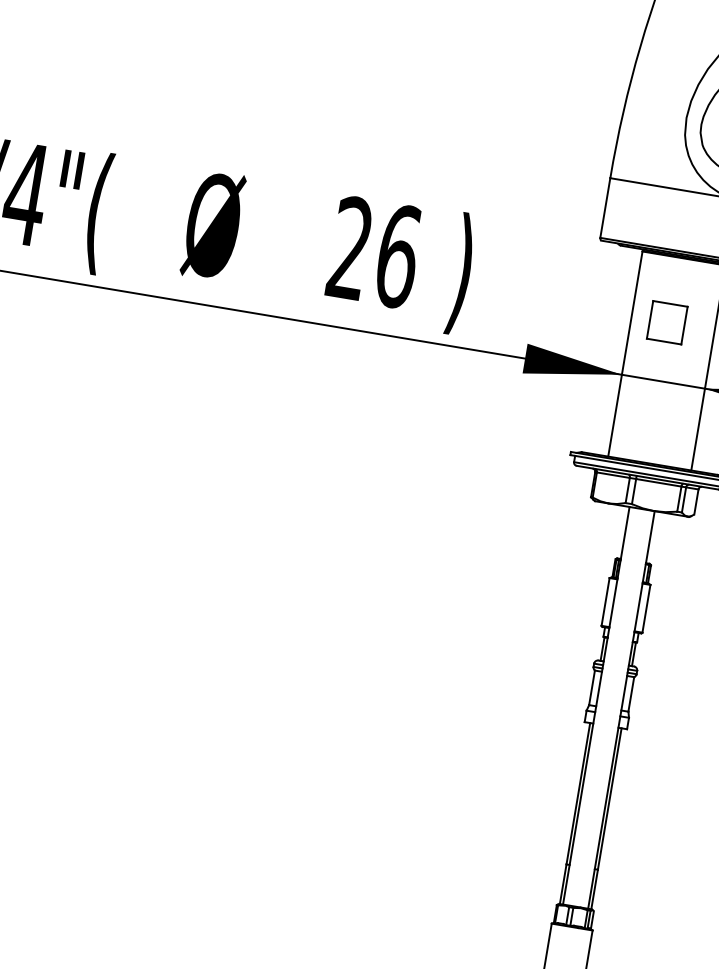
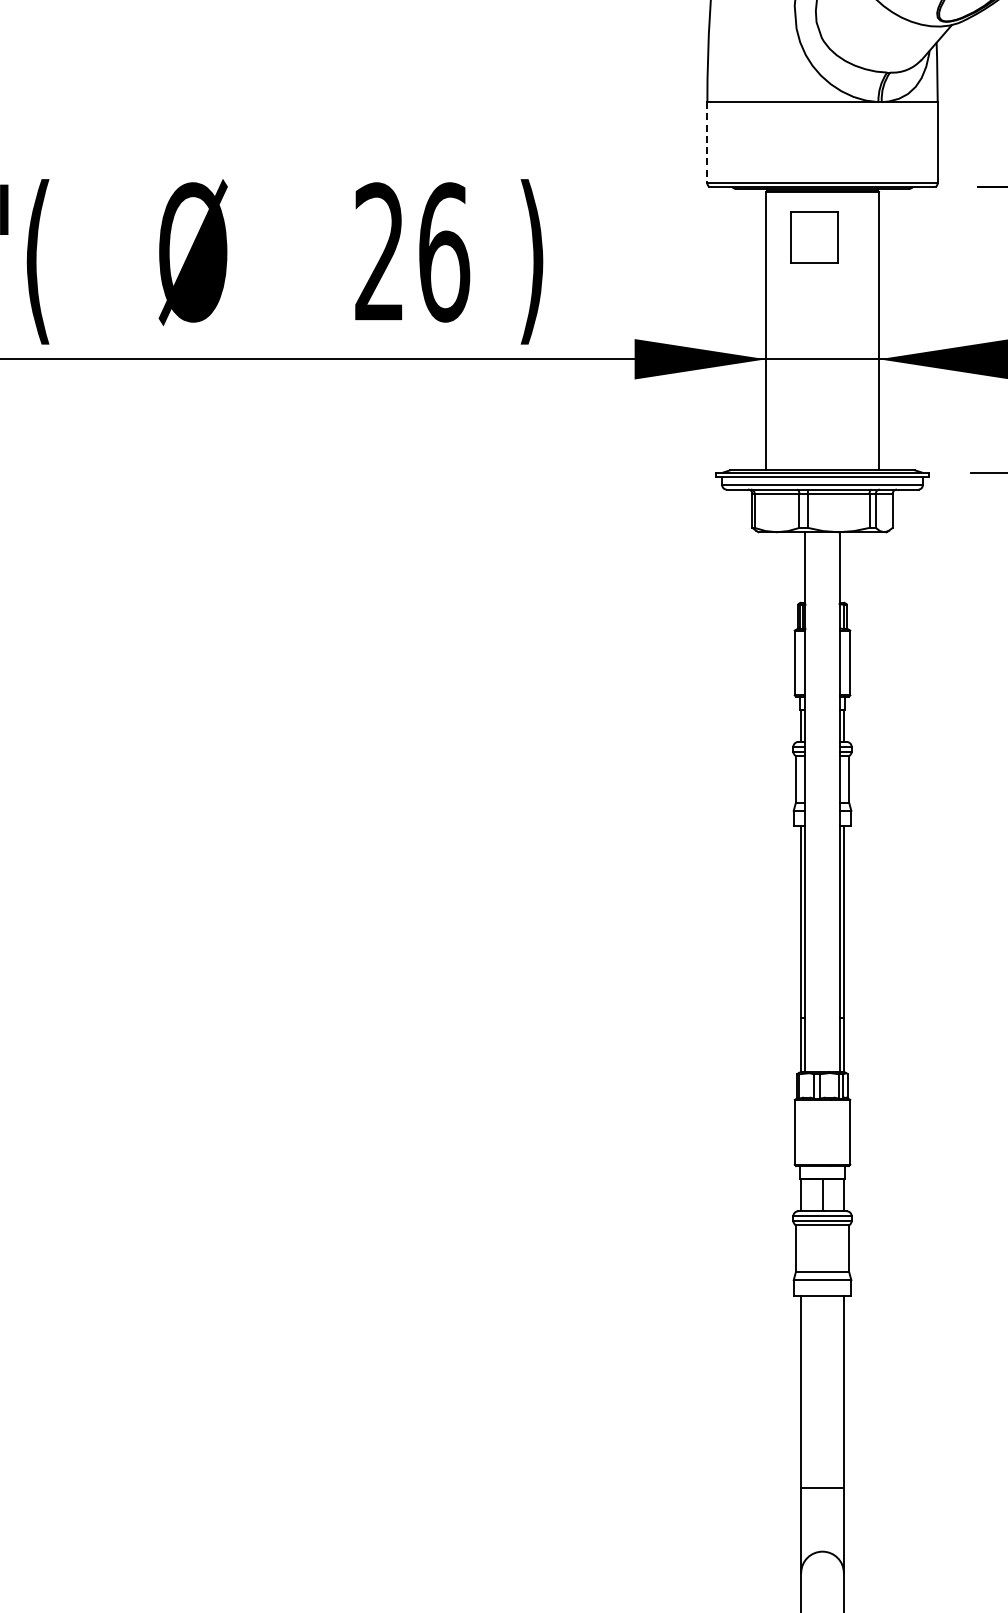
line: (605, 207) -> (707, 142), solid -> dashed
part: (667, 322) -> (814, 237), moved

